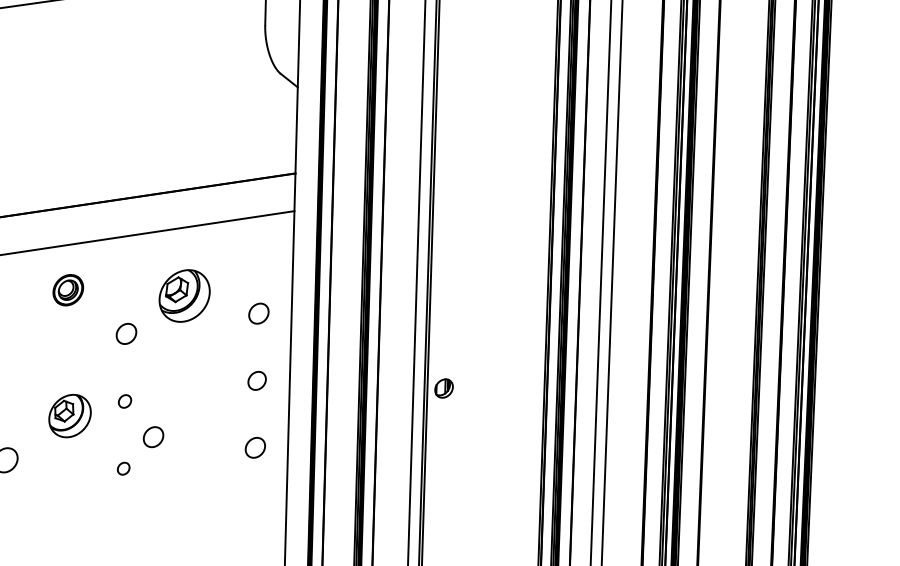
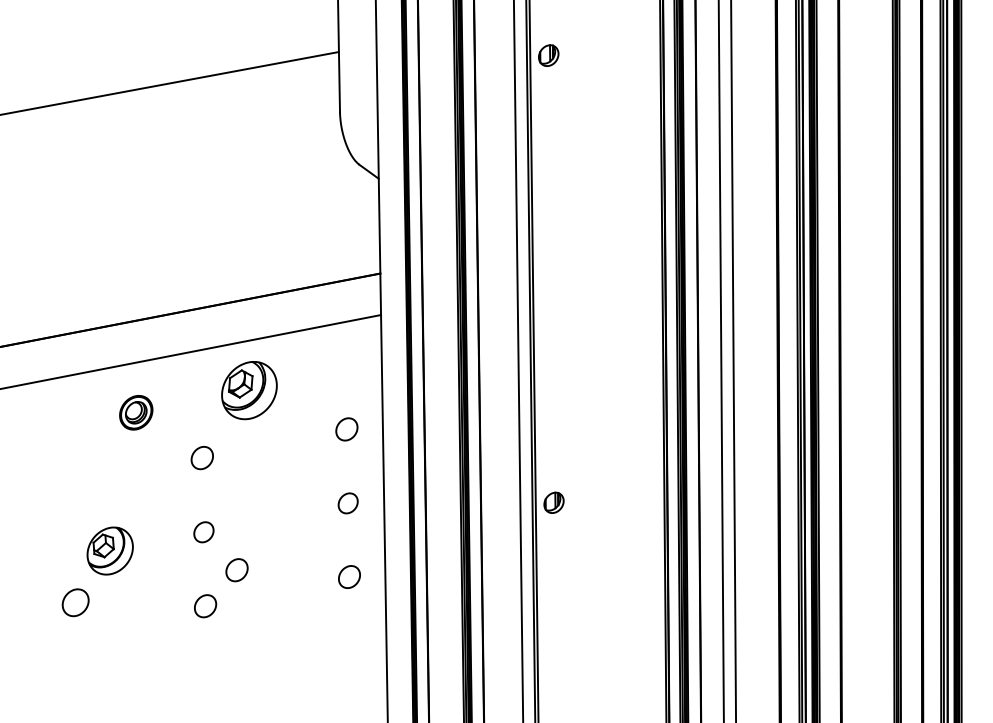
part: (184, 295) -> (249, 390), moved
part: (124, 401) -> (203, 532), size x1.43
part: (69, 415) -> (109, 550), moved
part: (123, 468) -> (205, 606), size x1.67

